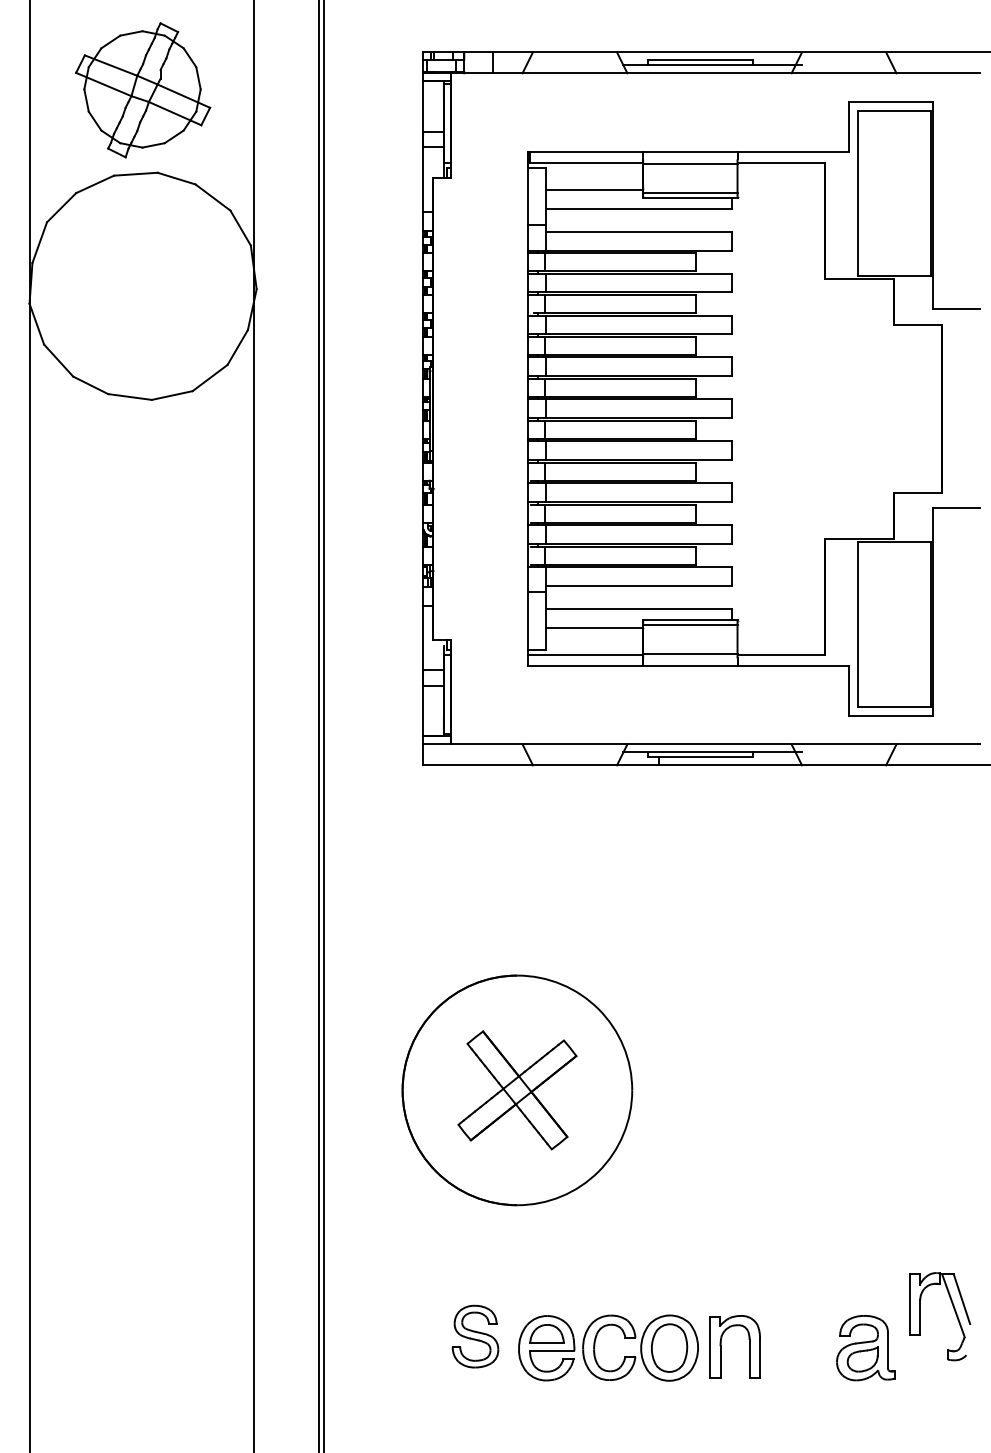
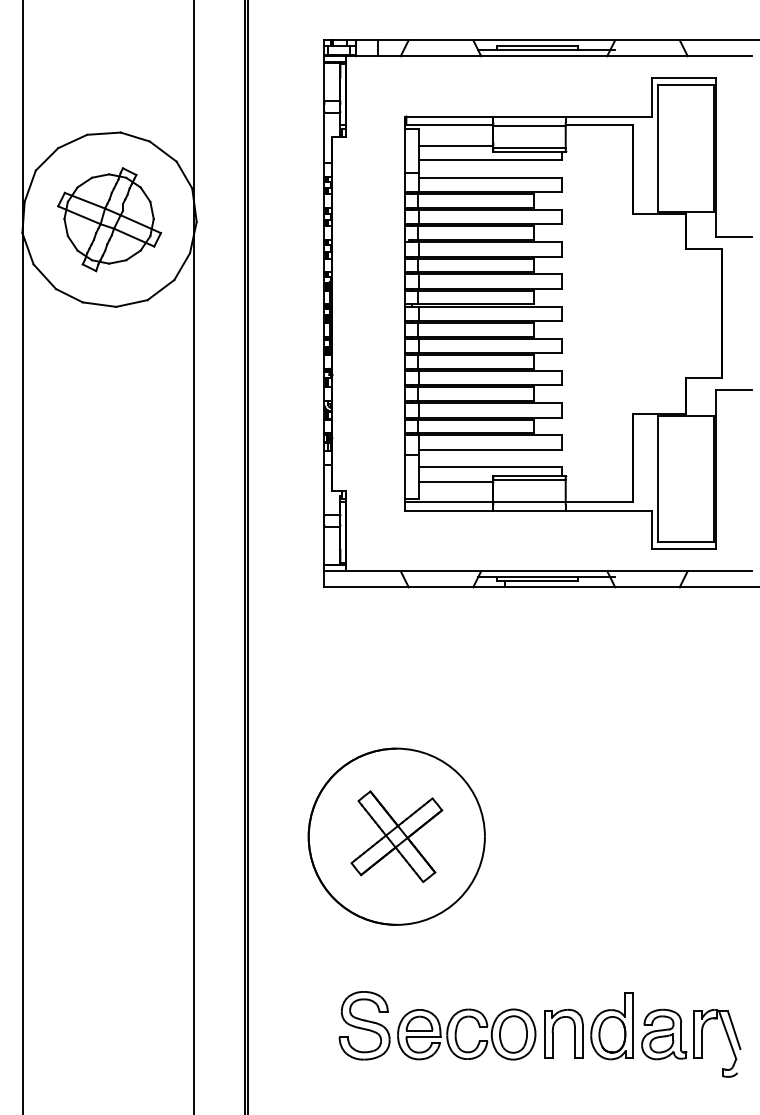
part: (143, 90) -> (109, 219), moved
part: (954, 1312) -> (728, 1040), moved
part: (475, 1336) -> (364, 1025), size x1.43
part: (797, 1337) -> (611, 1026), added

